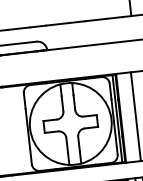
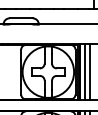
line: (127, 118) -> (84, 72), added

